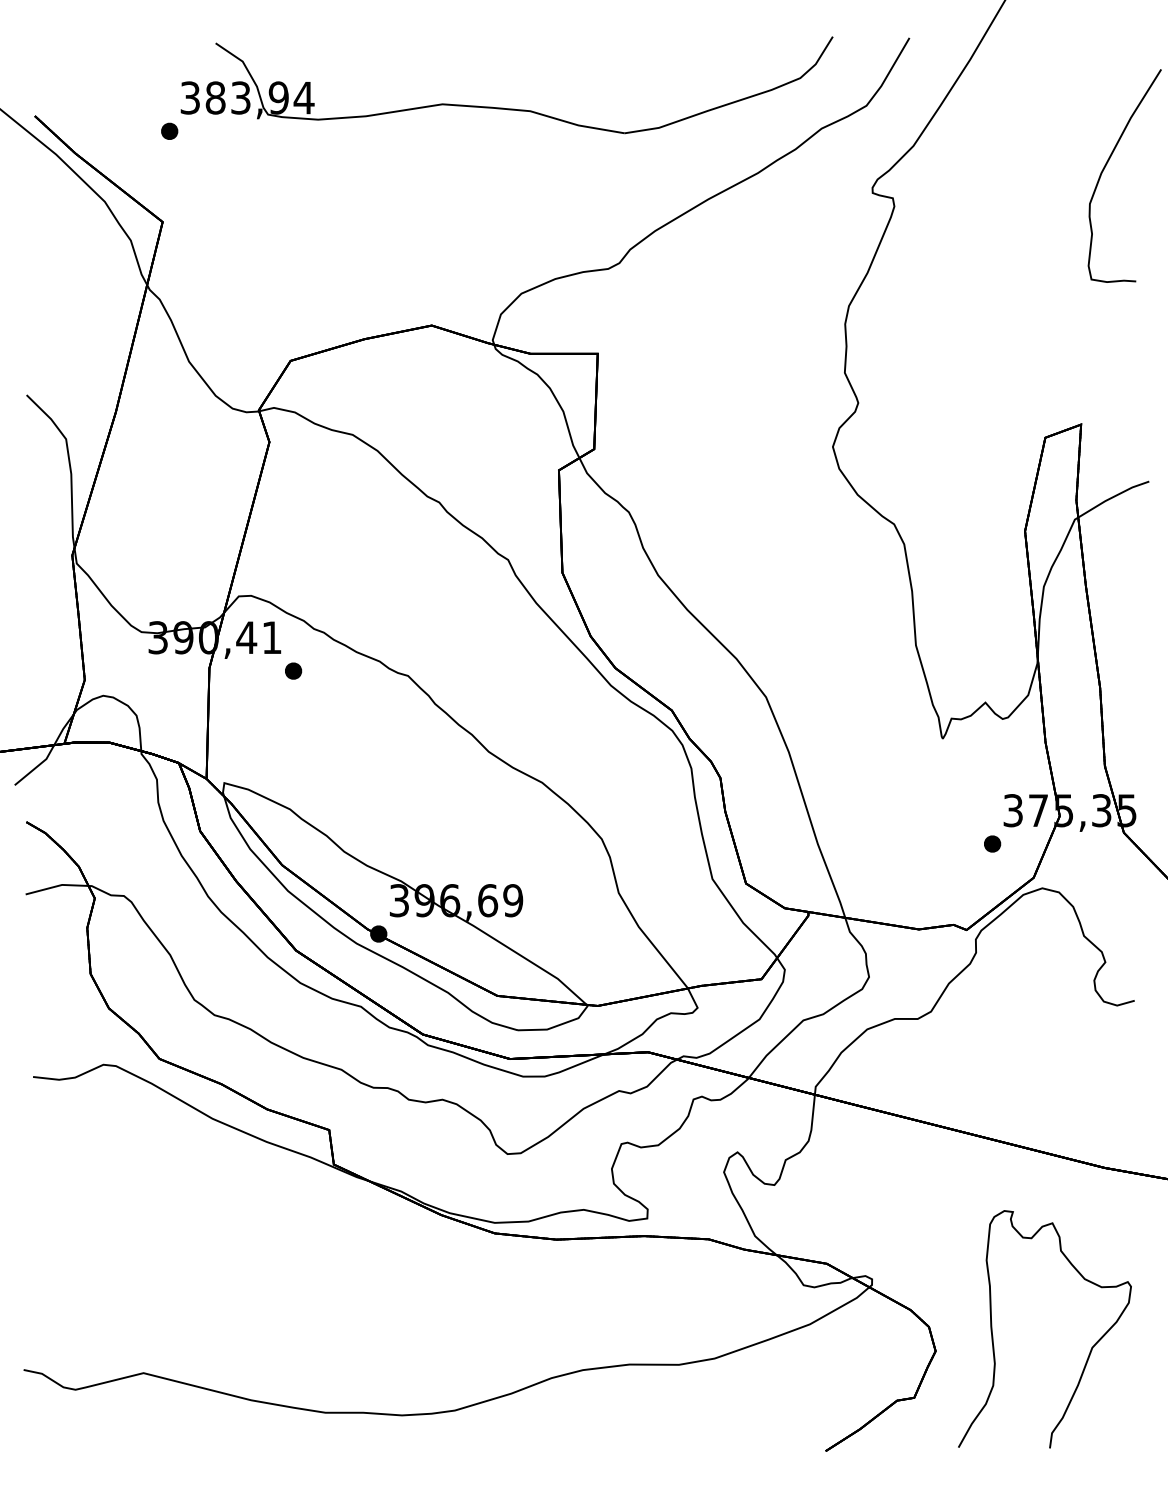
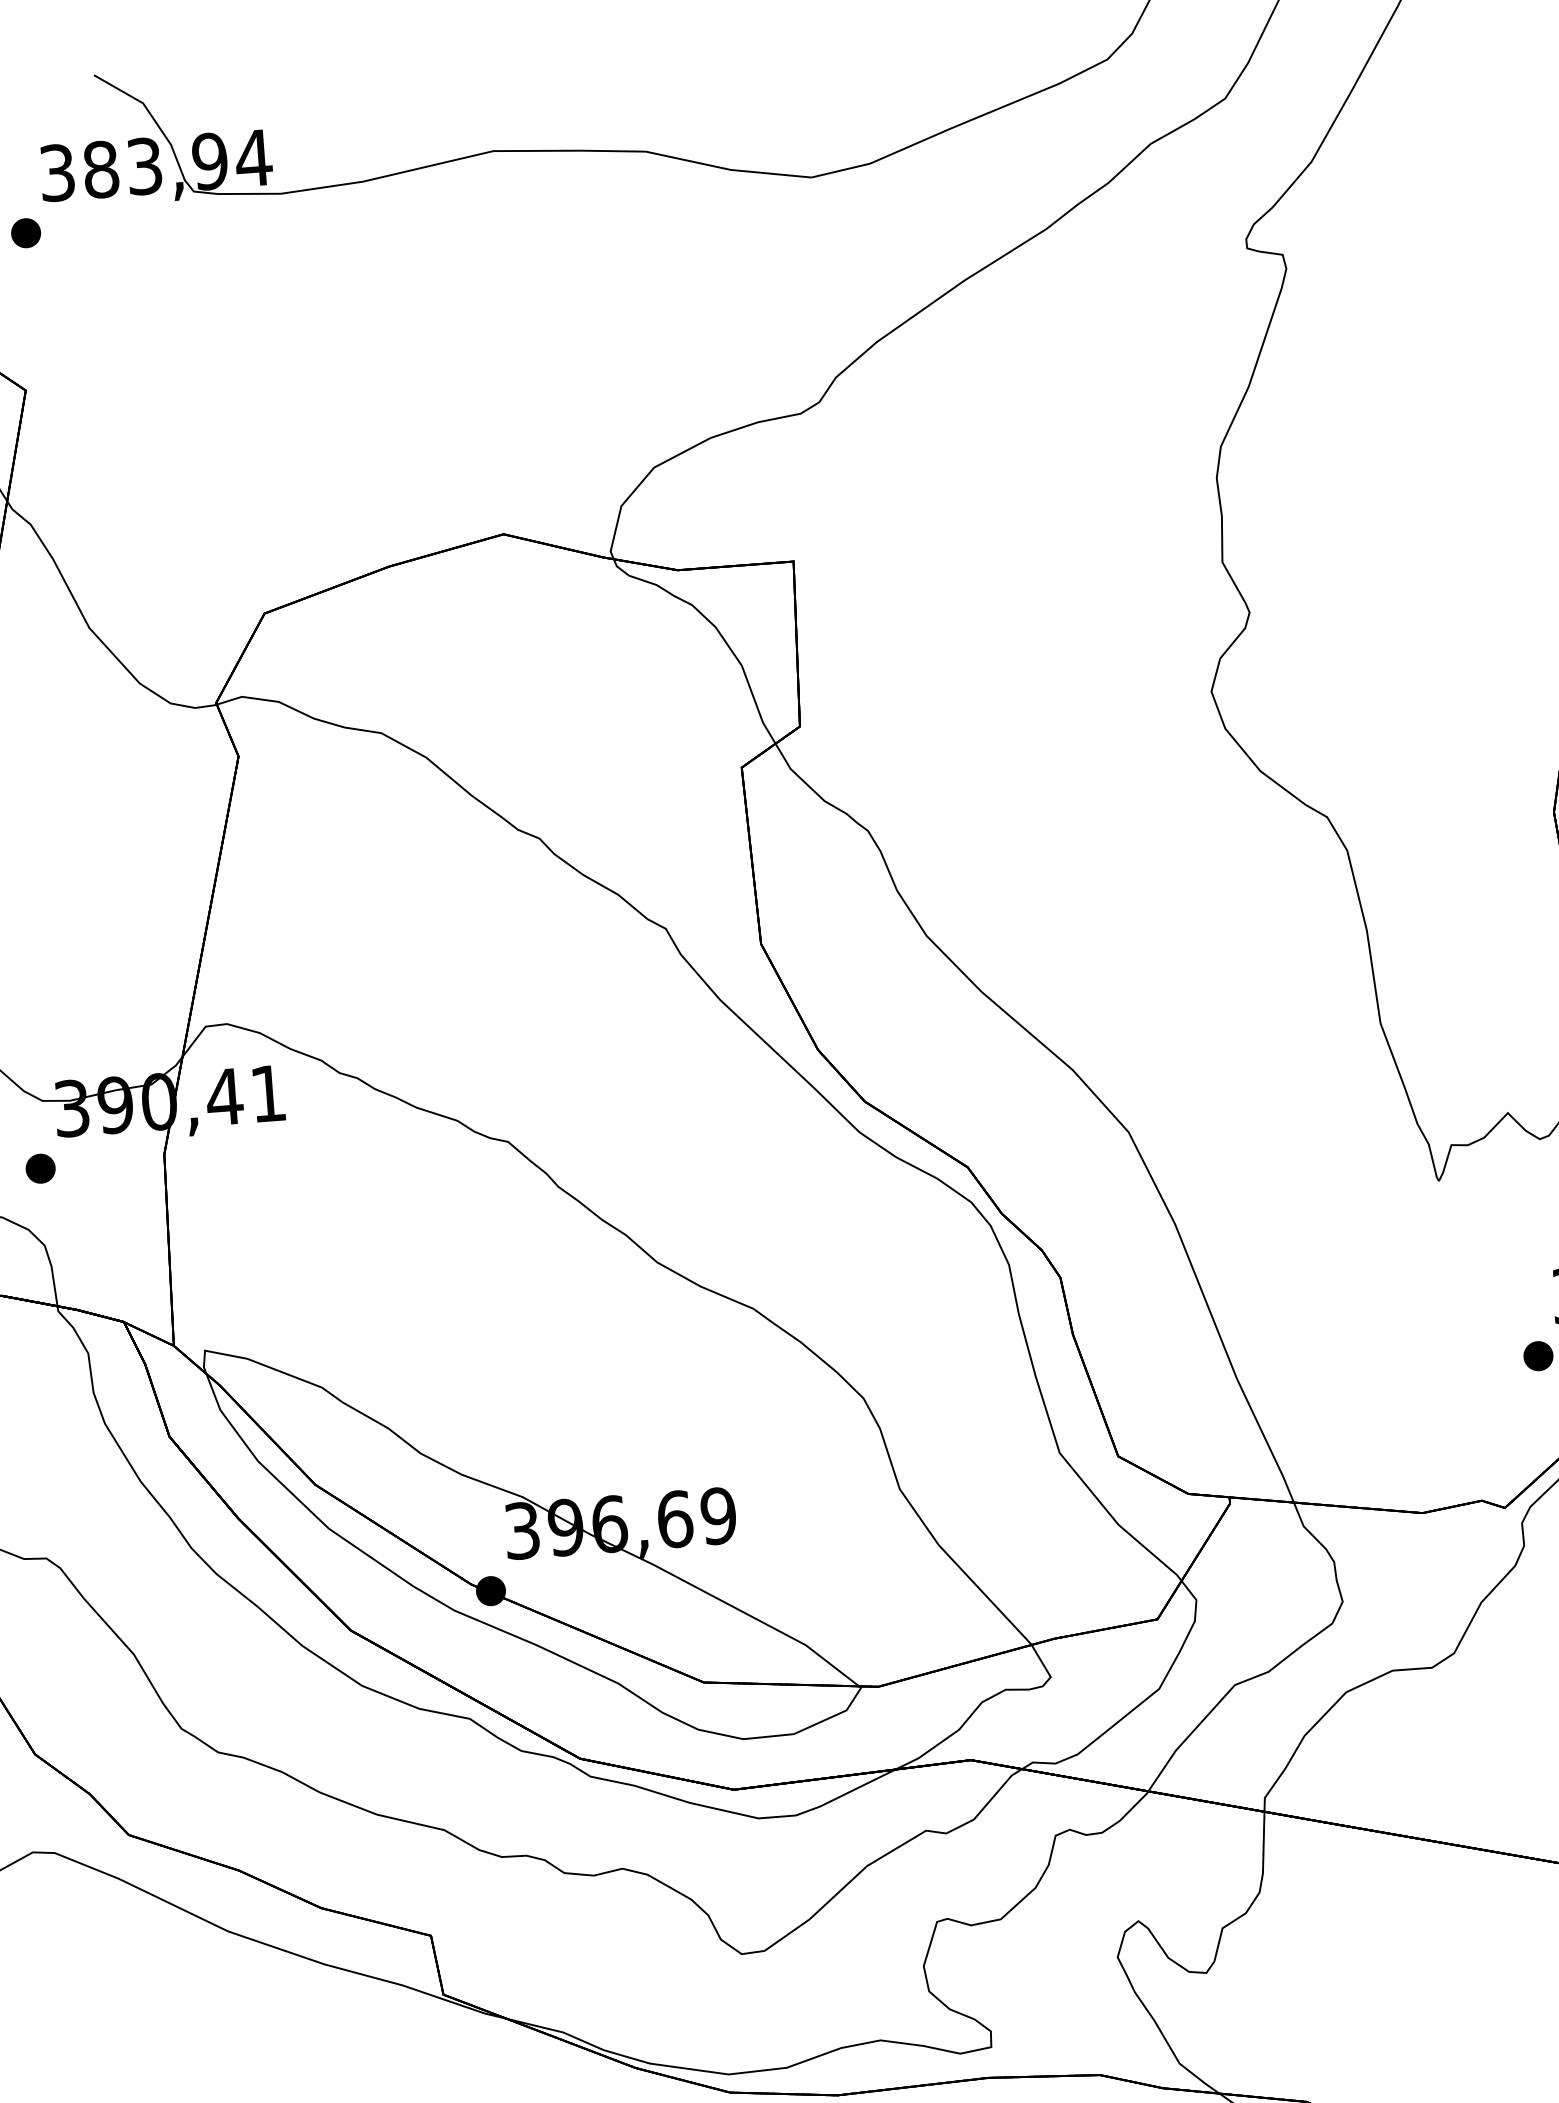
part: (293, 670) -> (40, 1167), moved

